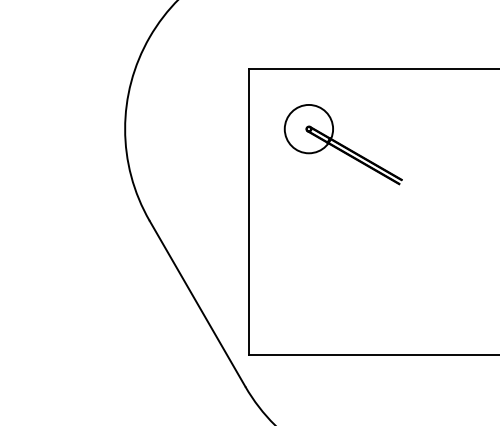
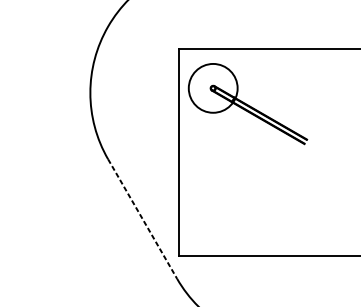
part: (342, 144) -> (247, 104), size x1.4
line: (197, 303) -> (142, 218), solid -> dashed

